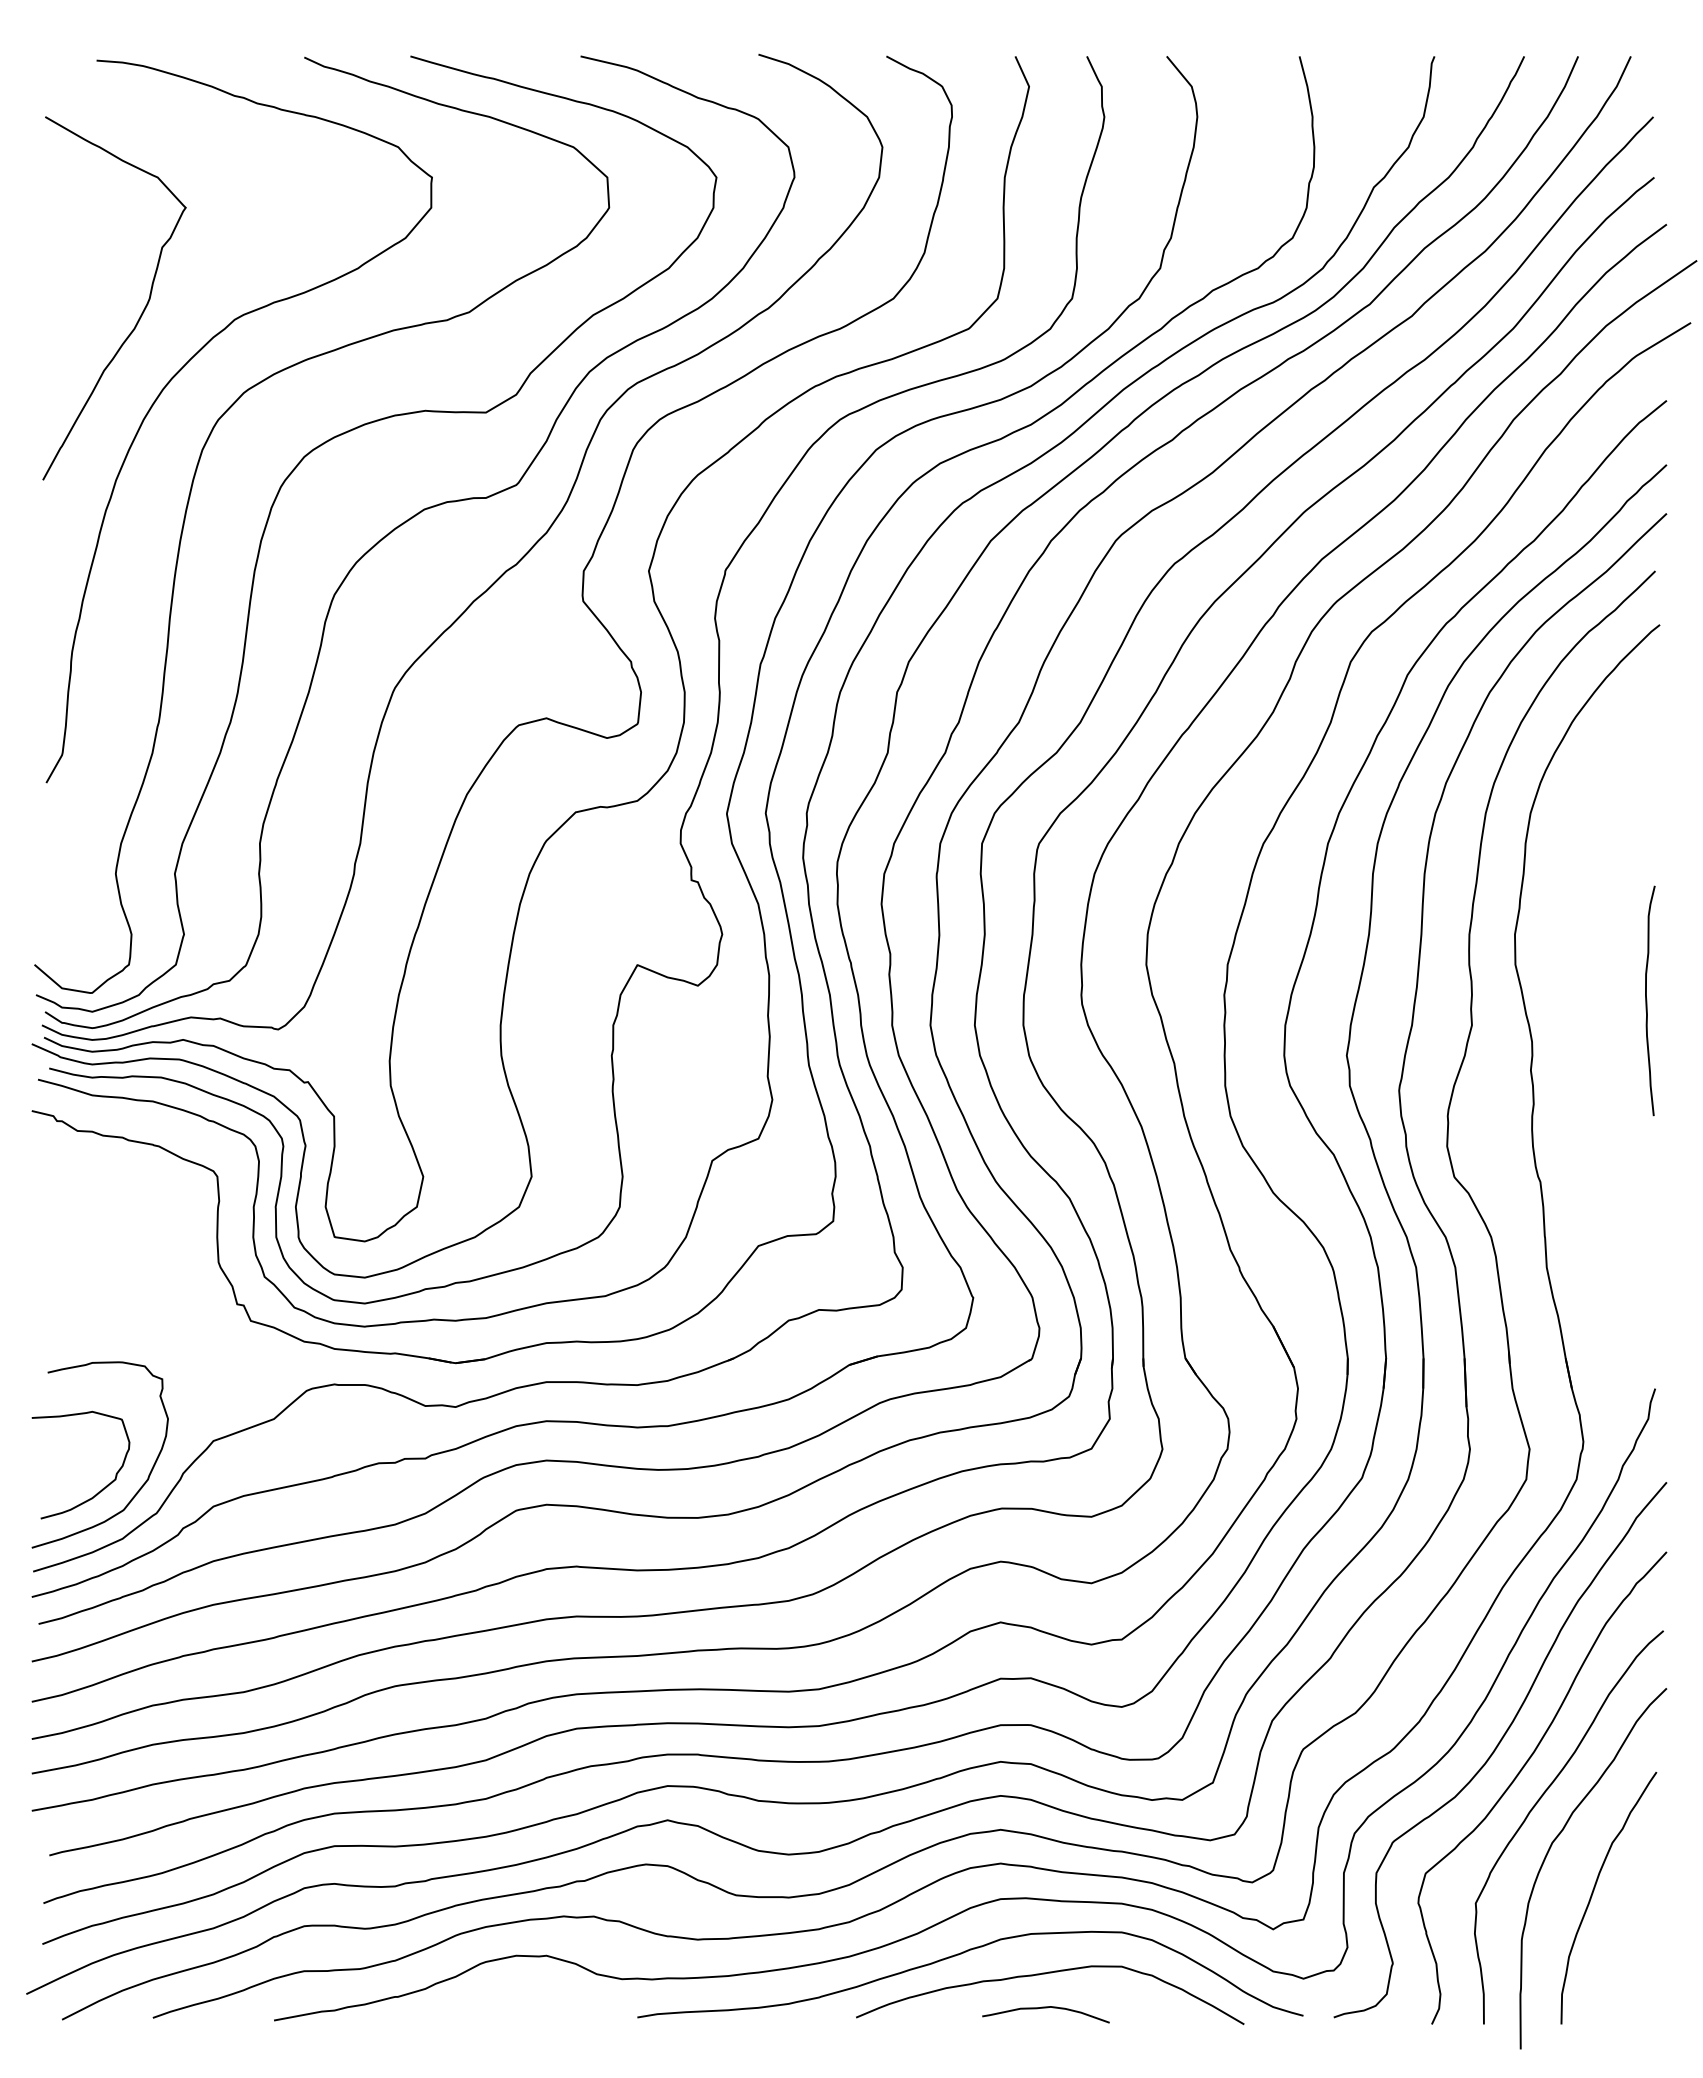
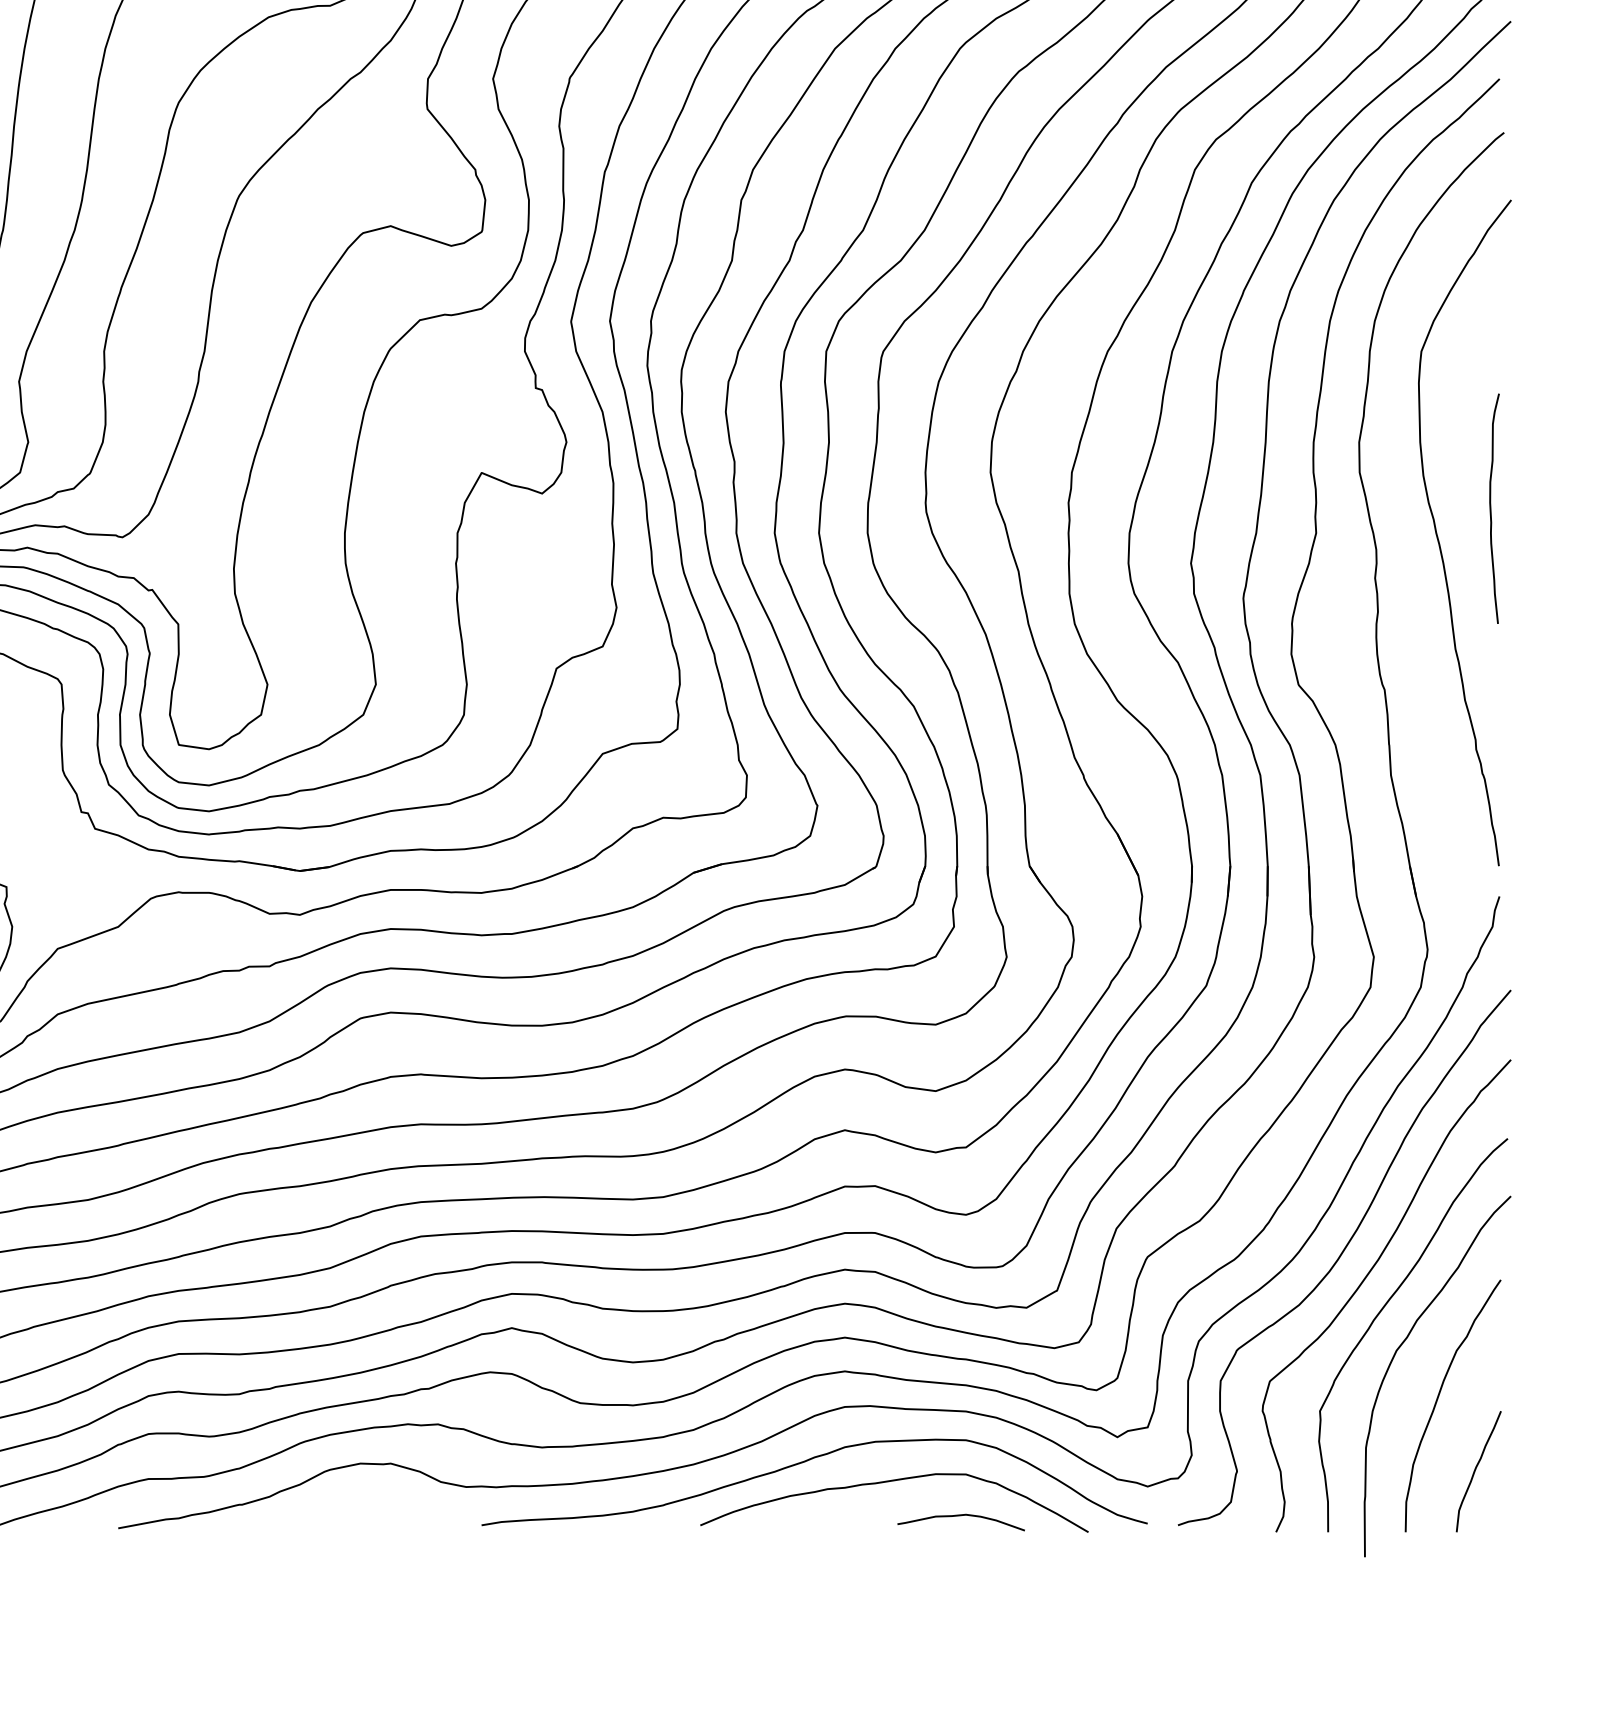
curve: (1594, 1029) -> (1438, 537), added
curve: (1632, 1961) -> (1476, 1469), added
curve: (1045, 2008) -> (960, 1516), moved

